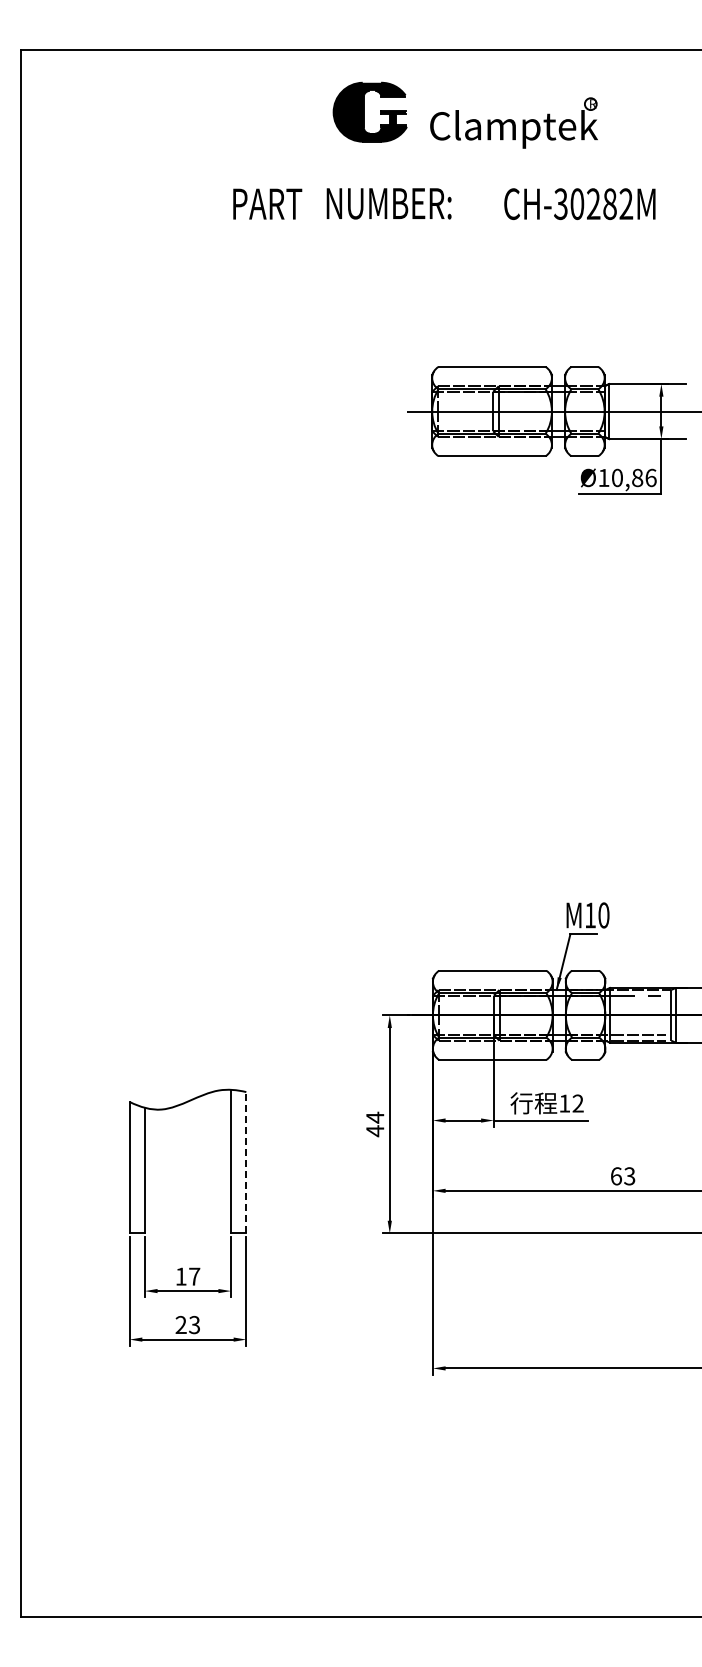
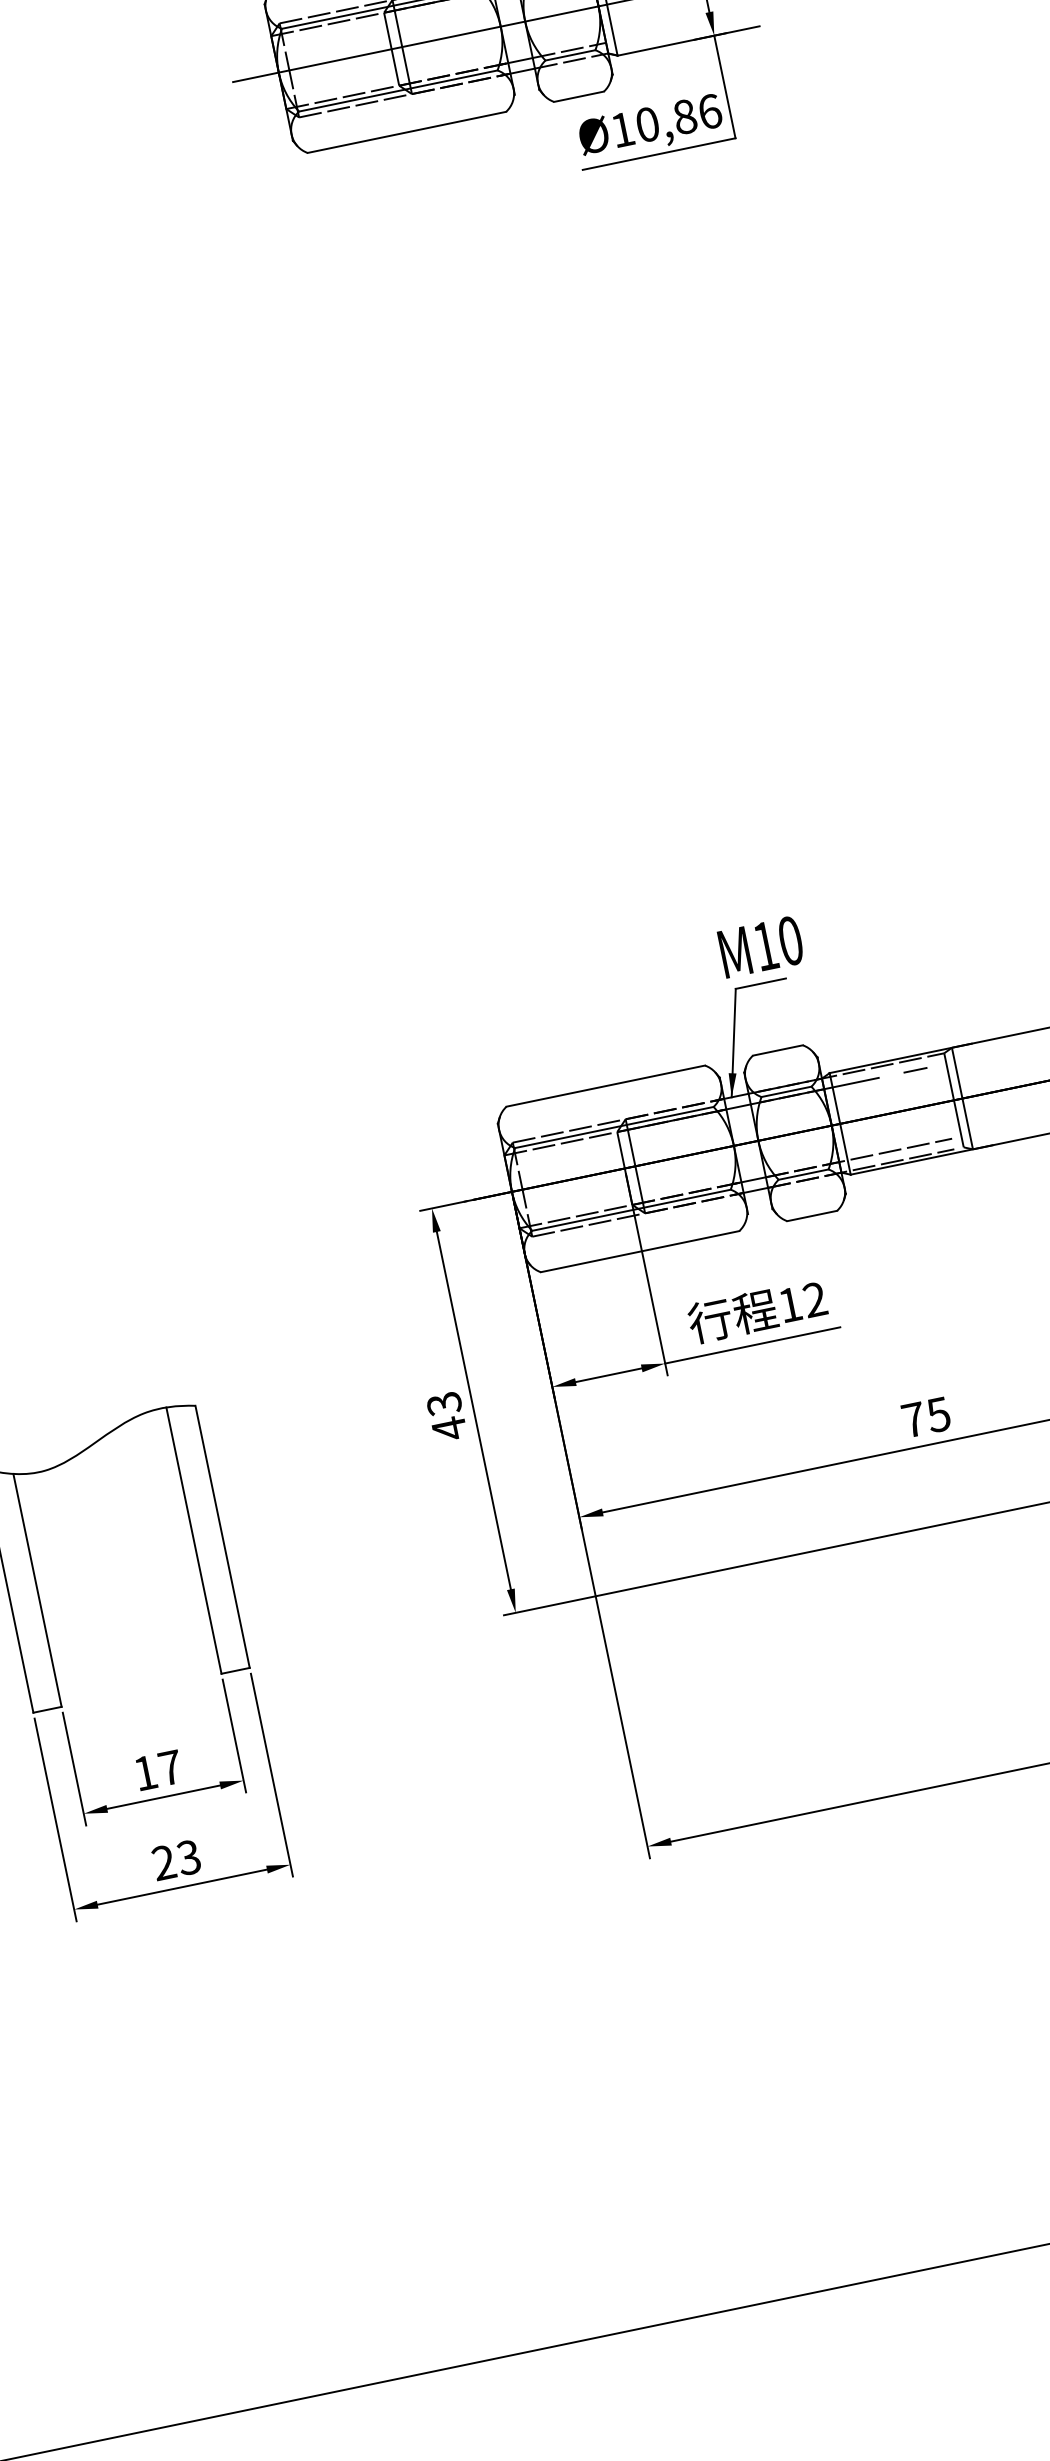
text: (375, 1117) -> (444, 1403), 44 -> 43
line: (246, 1162) -> (222, 1536), dashed -> solid
text: (622, 1176) -> (925, 1417), 63 -> 75

